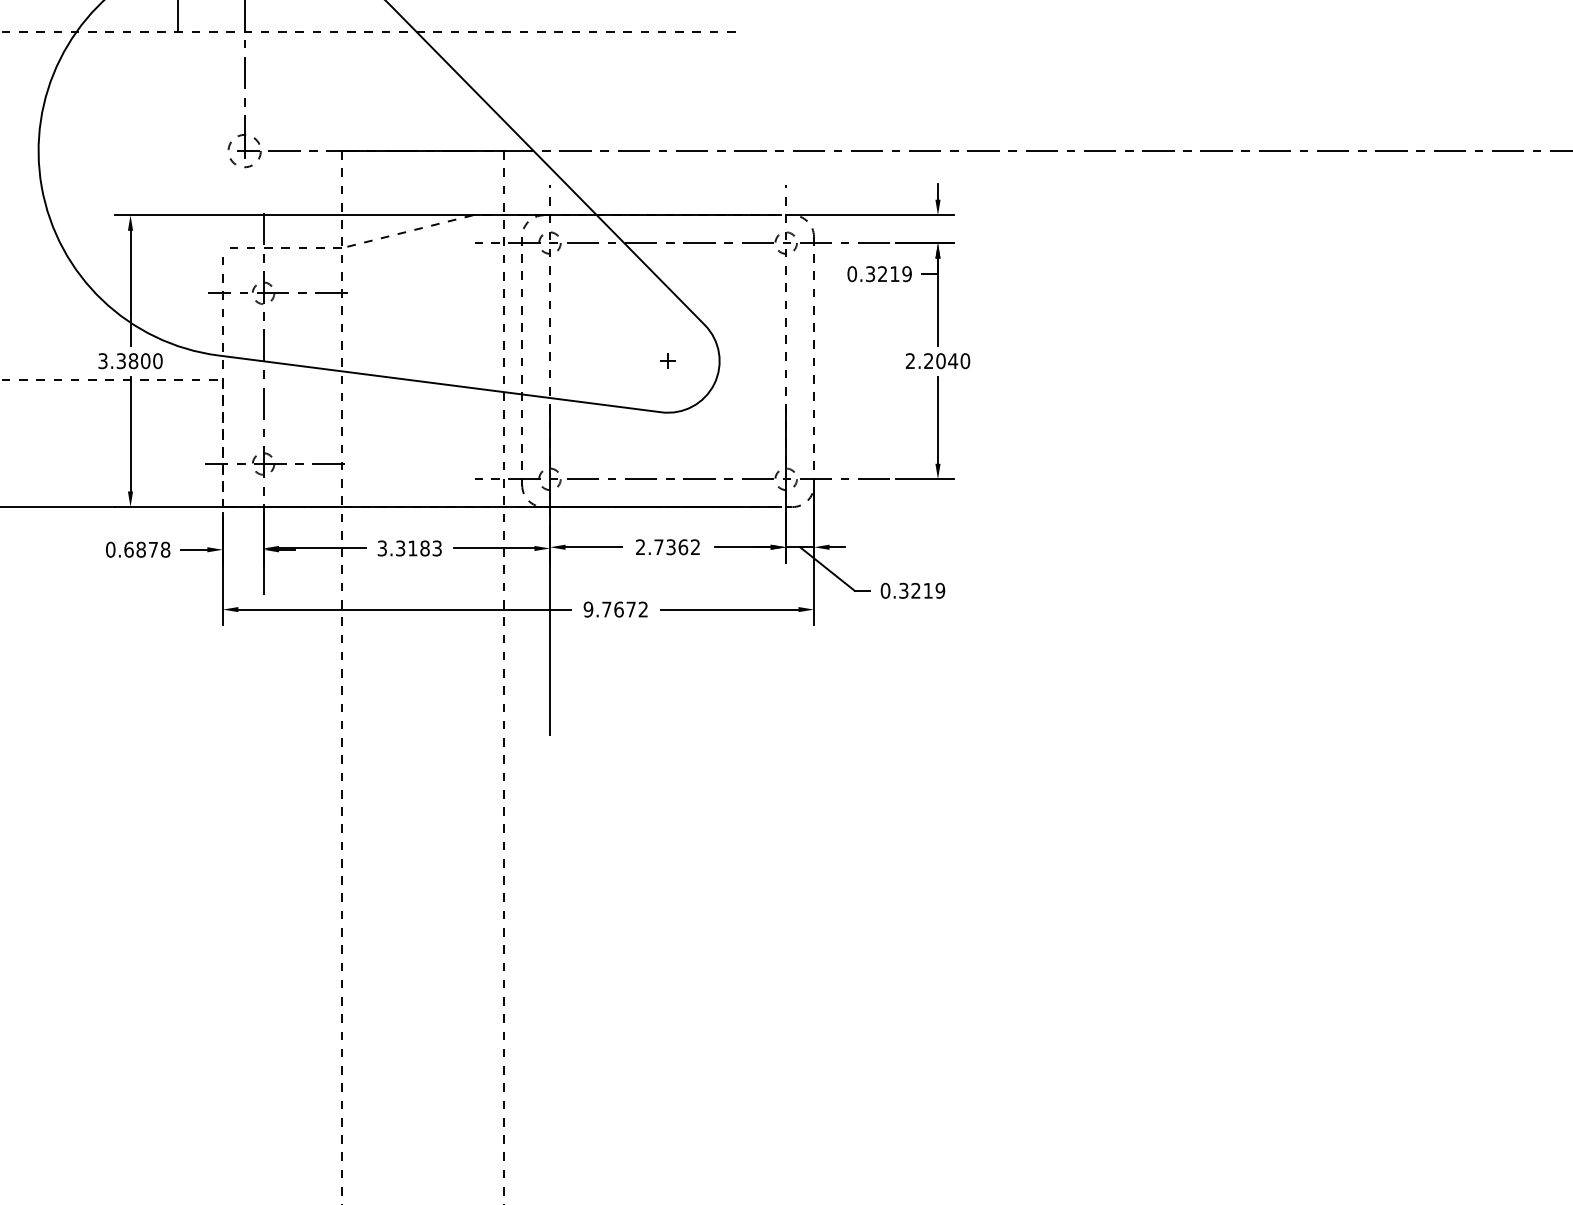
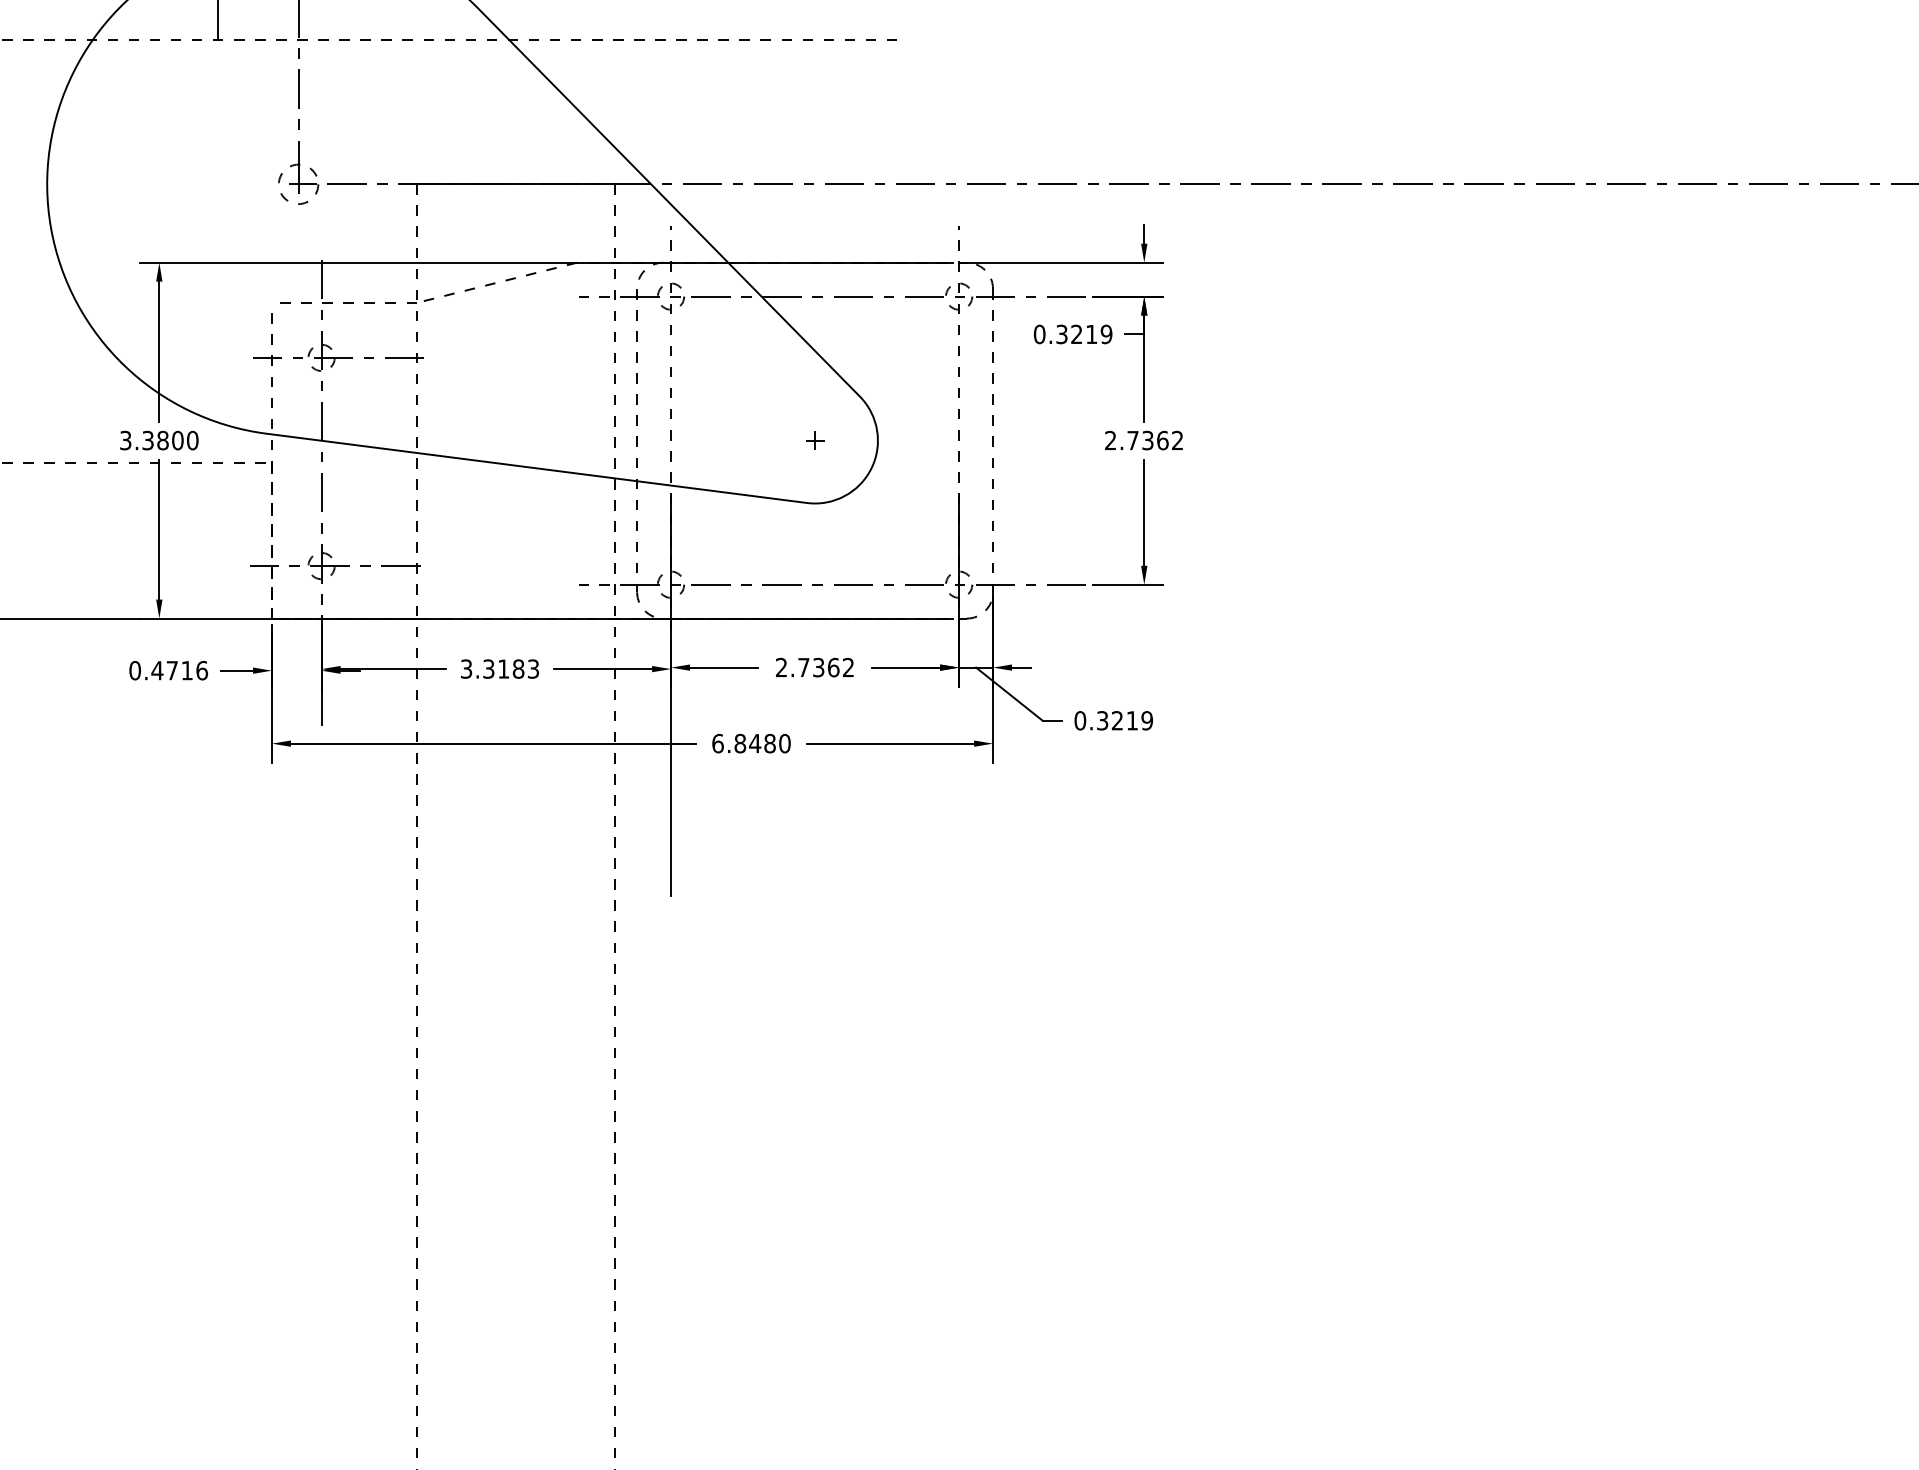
text: (947, 361) -> (1155, 440), 2.2040 -> 2.7362
text: (147, 549) -> (179, 670), 0.6878 -> 0.4716
text: (615, 609) -> (751, 743), 9.7672 -> 6.8480

